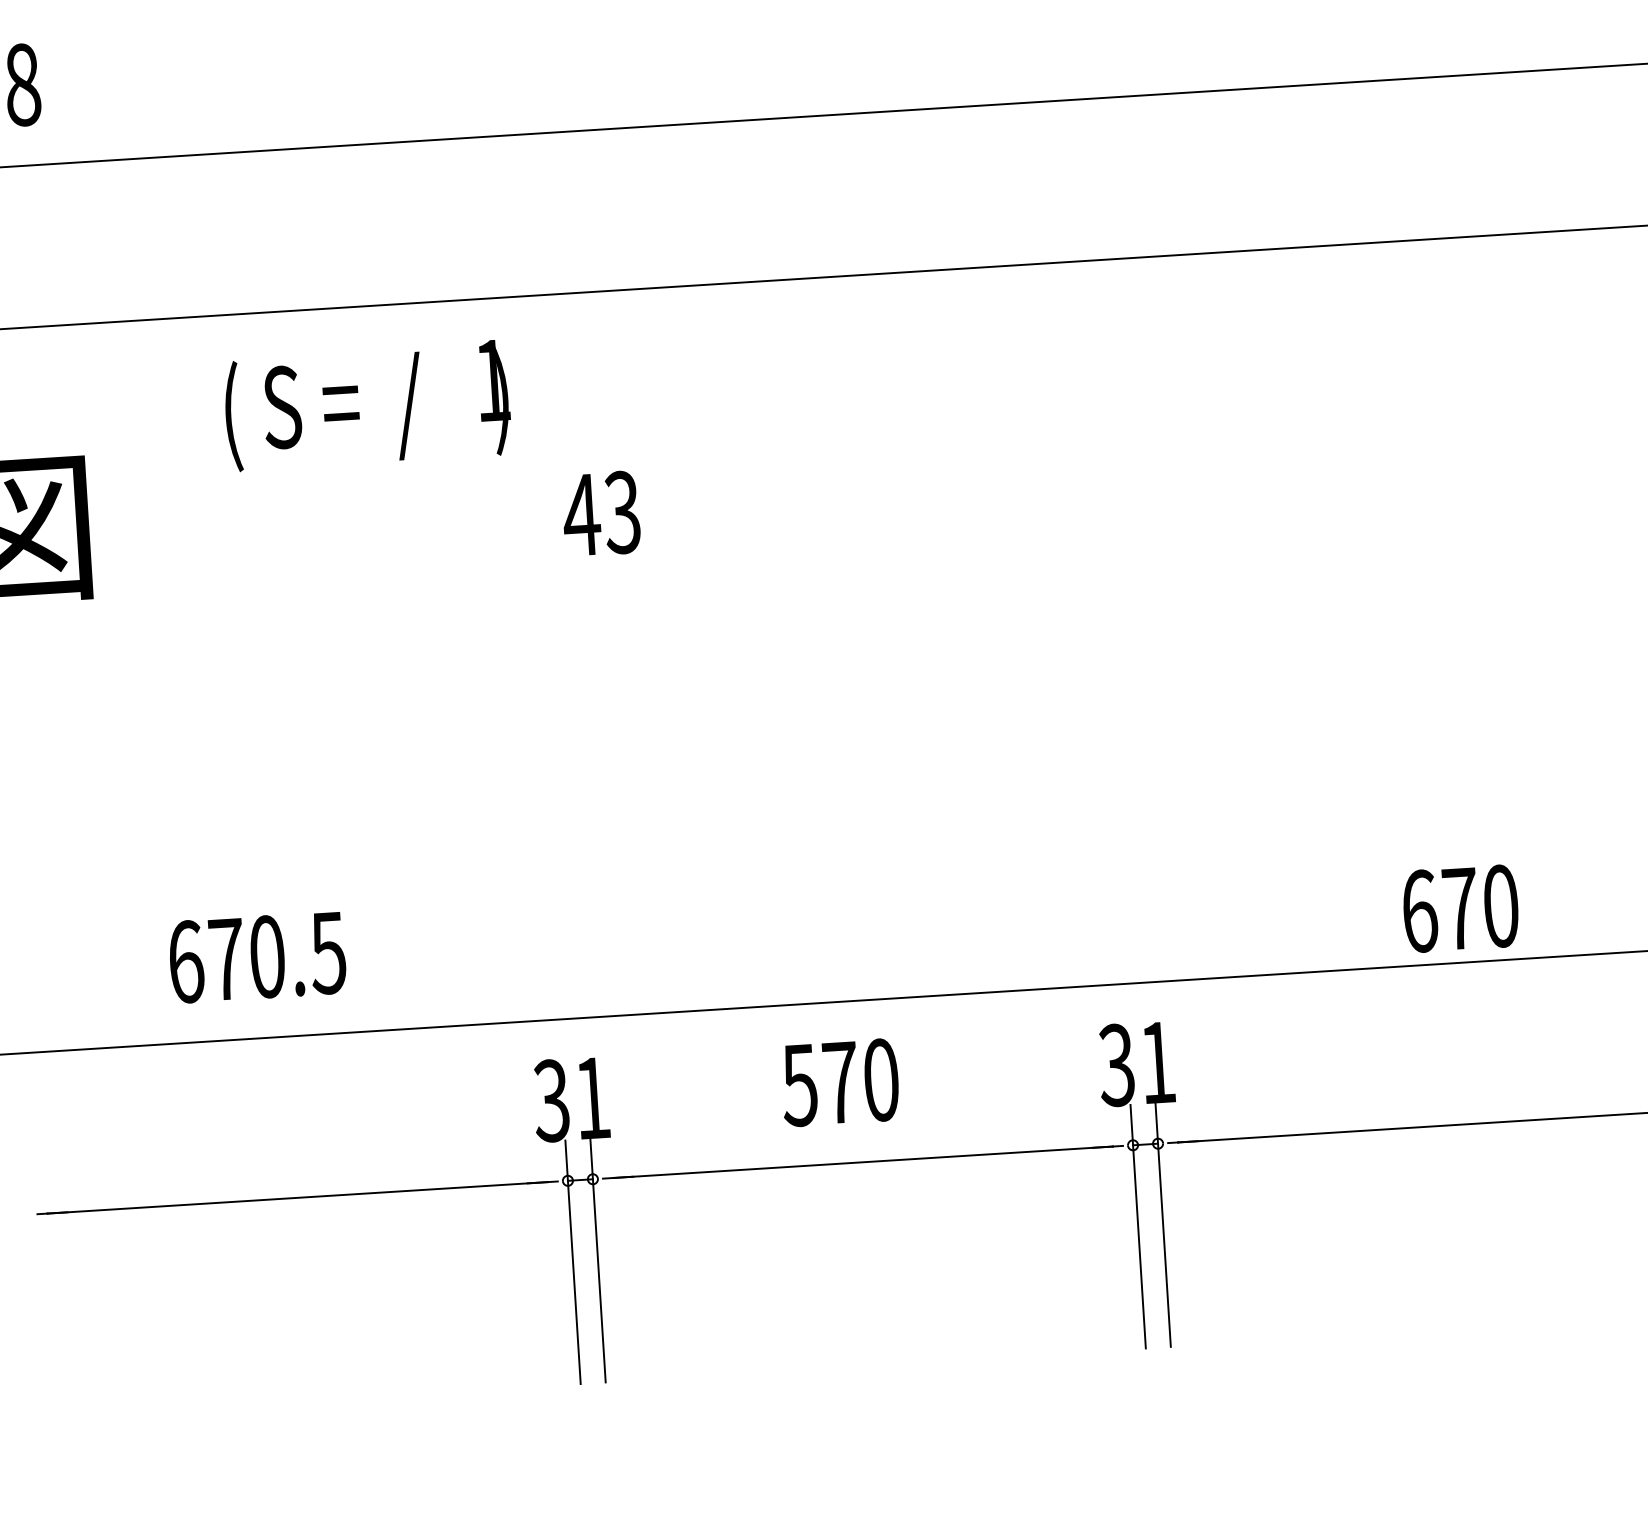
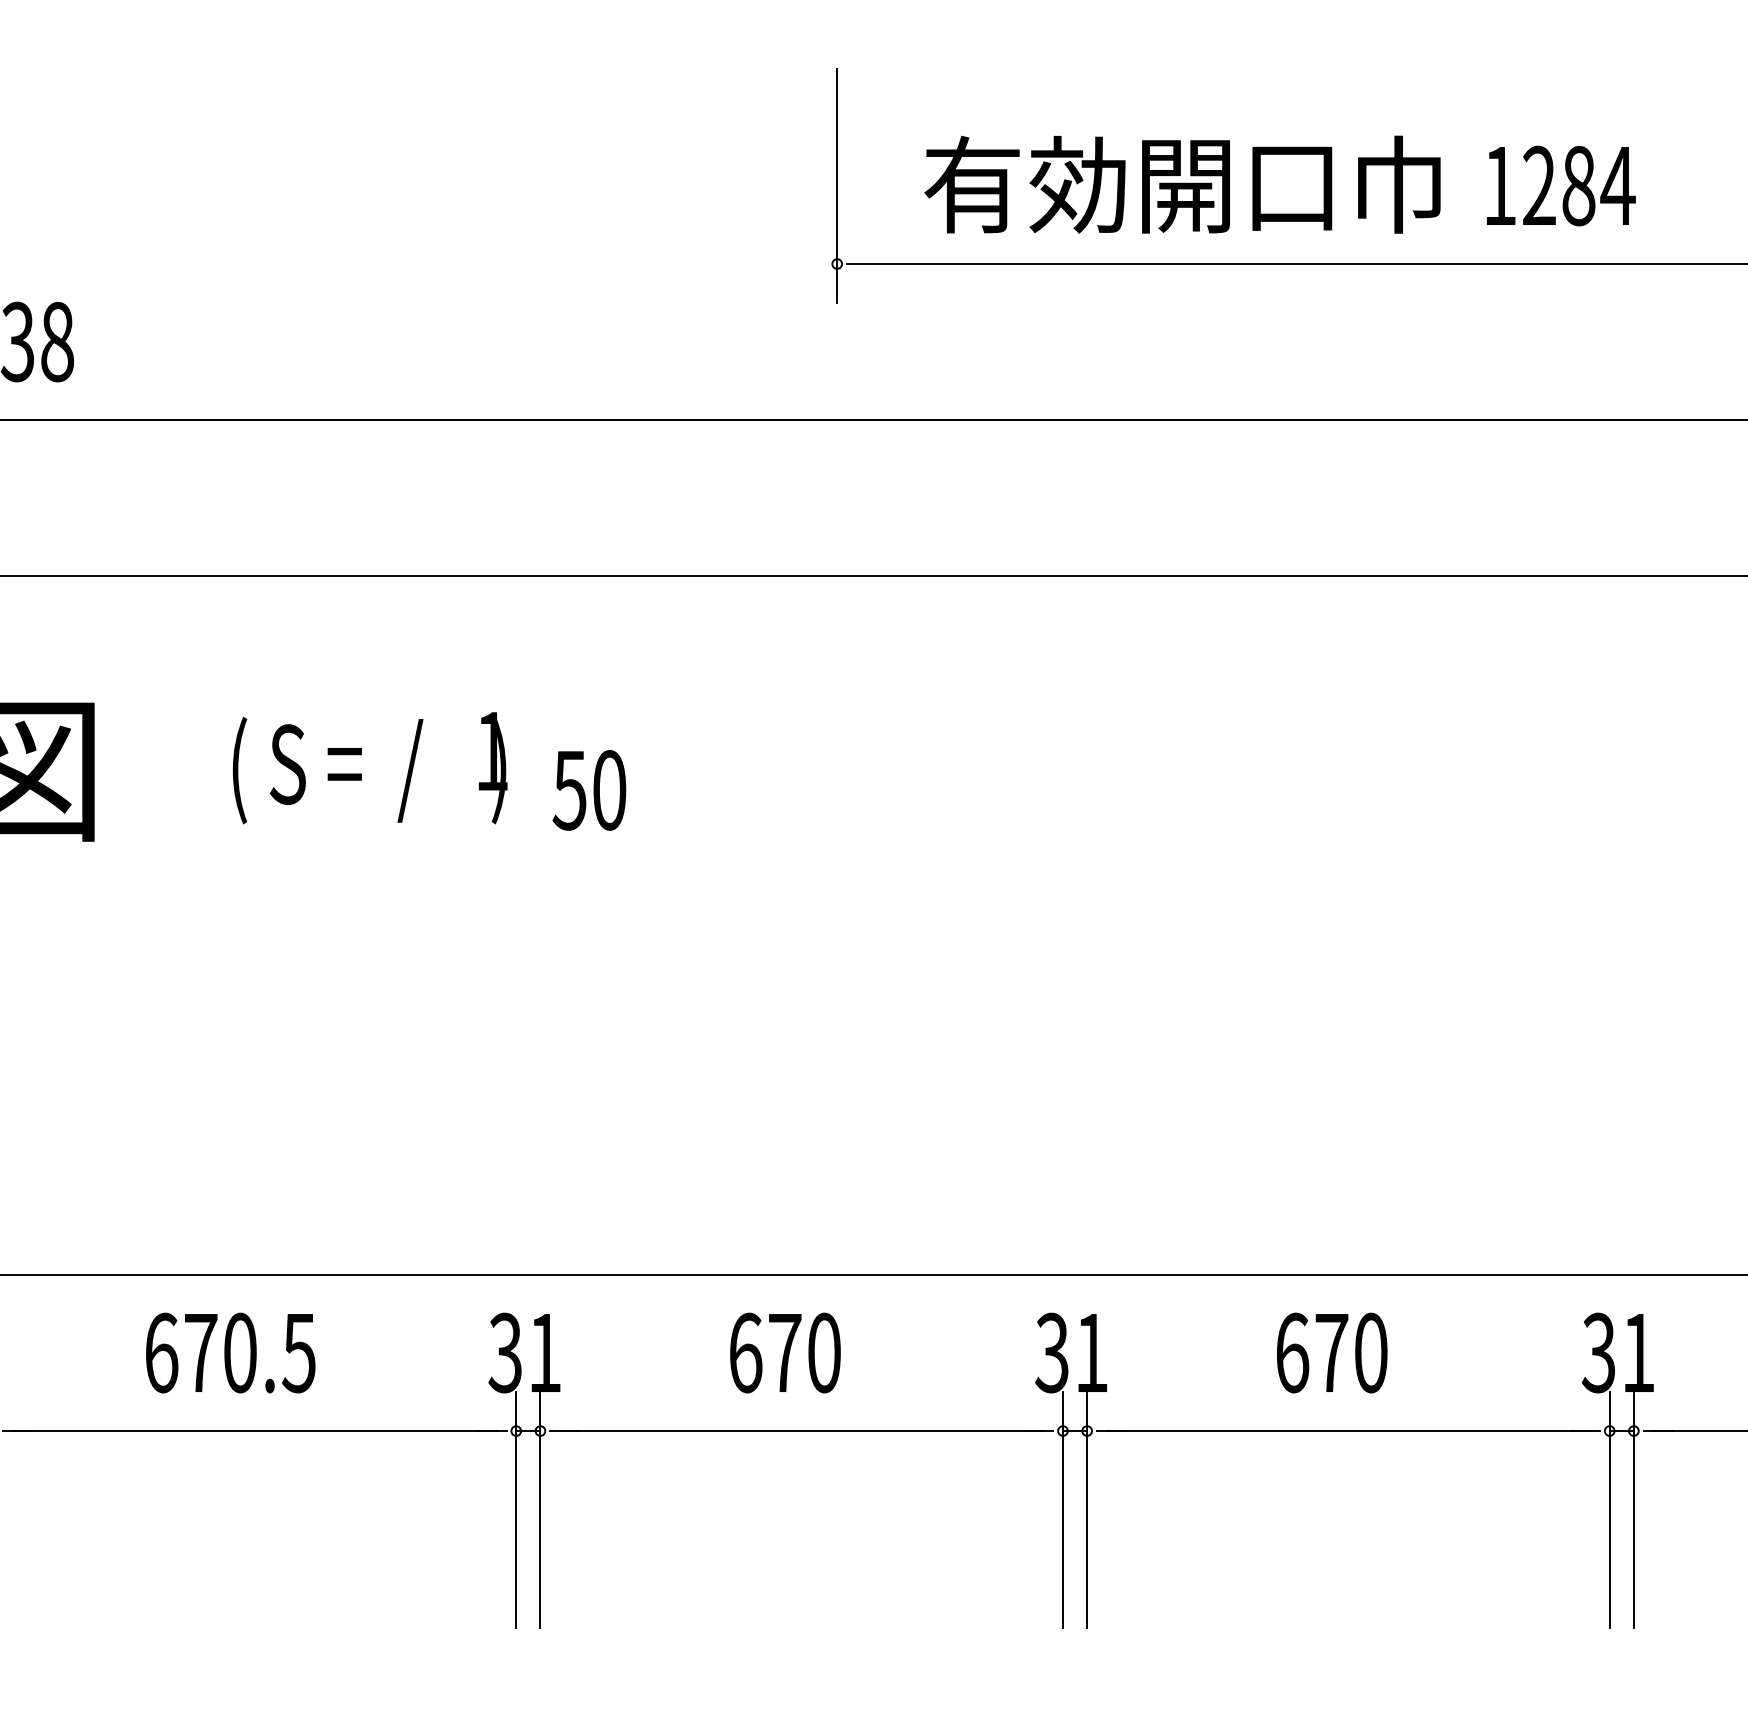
text: (366, 406) -> (369, 768), moved
text: (600, 514) -> (588, 790), 43 -> 50
text: (1461, 908) -> (1332, 1352), moved
text: (257, 956) -> (230, 1352), moved
text: (799, 1084) -> (745, 1352), 570 -> 670

